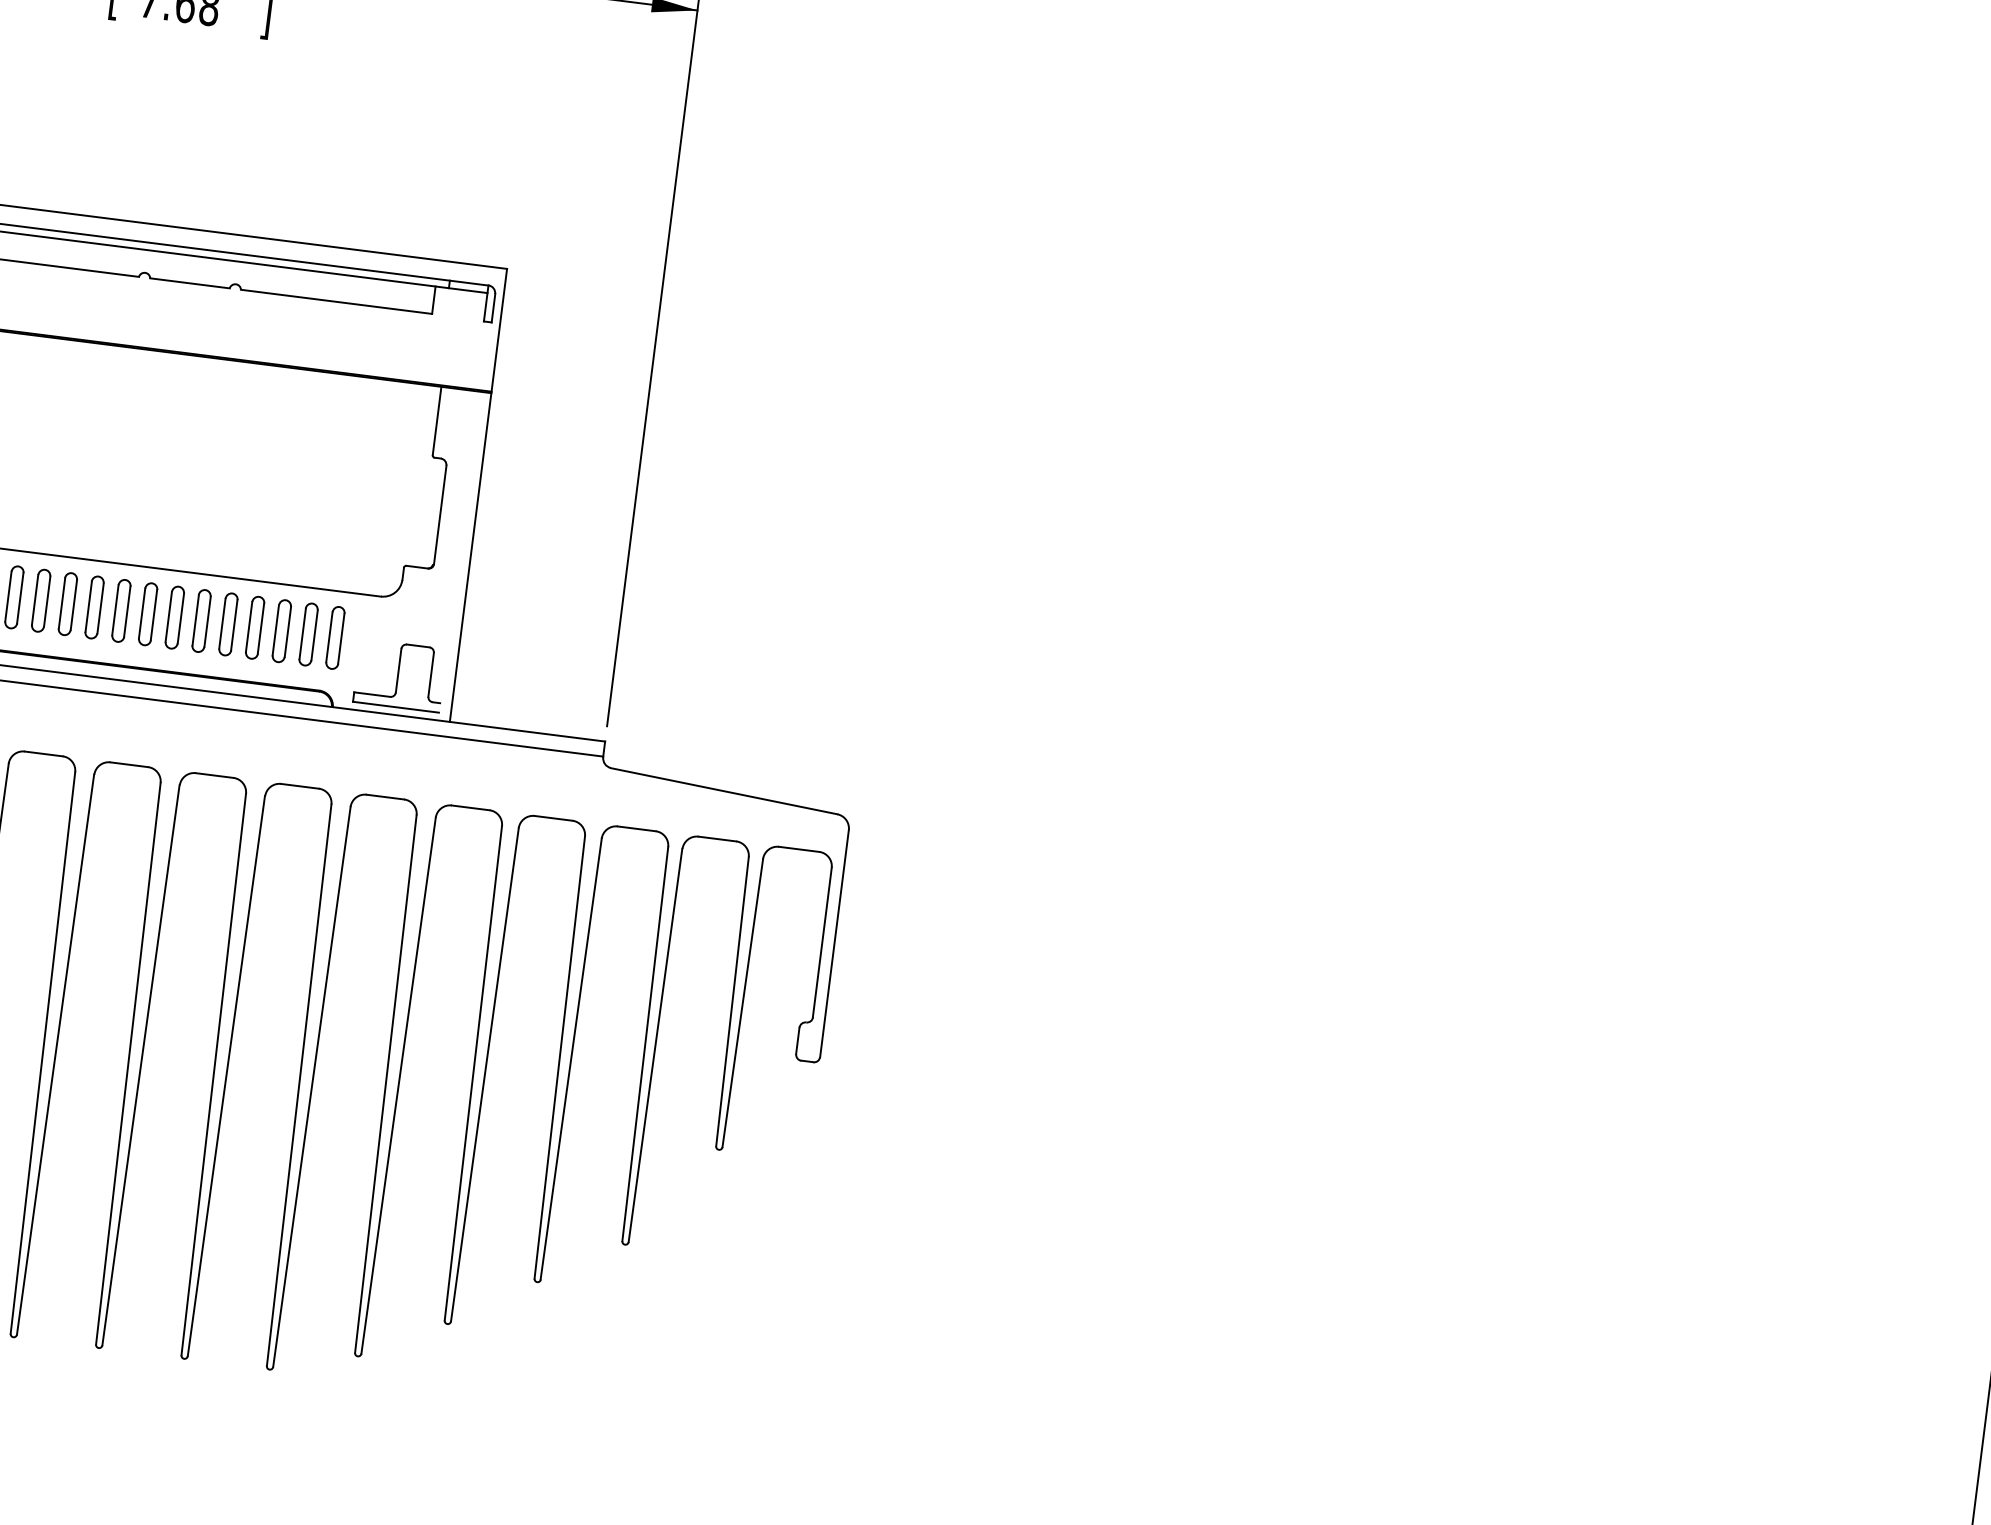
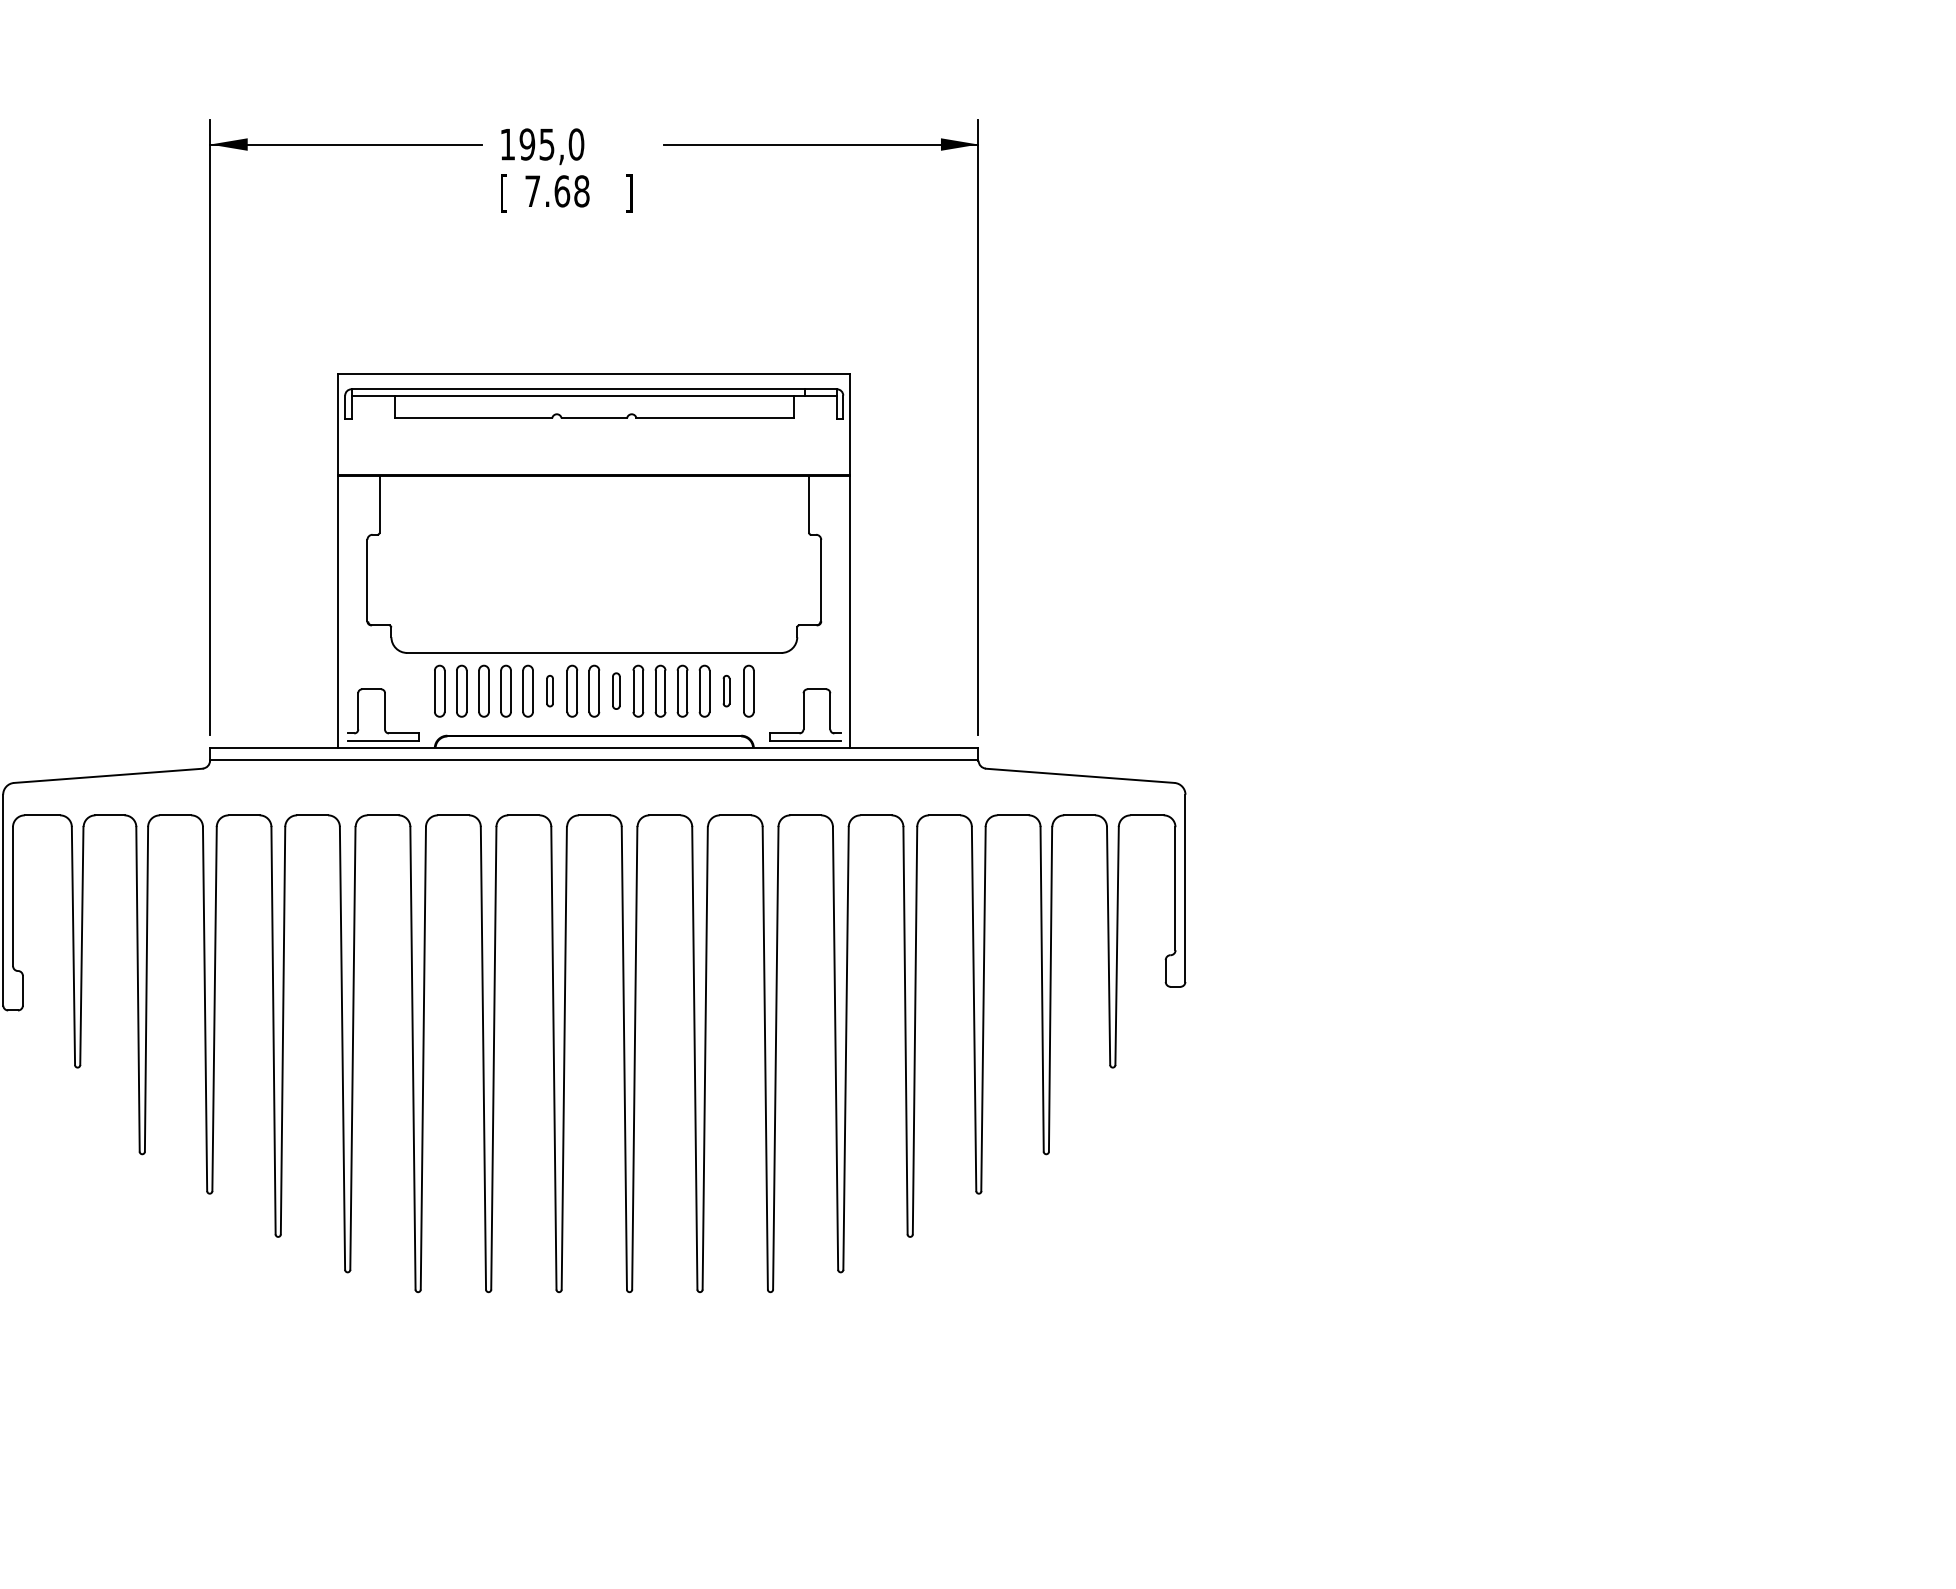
part: (93, 606) -> (549, 690), size x0.6
part: (175, 616) -> (616, 690), size x0.7
part: (308, 633) -> (726, 690), size x0.6

